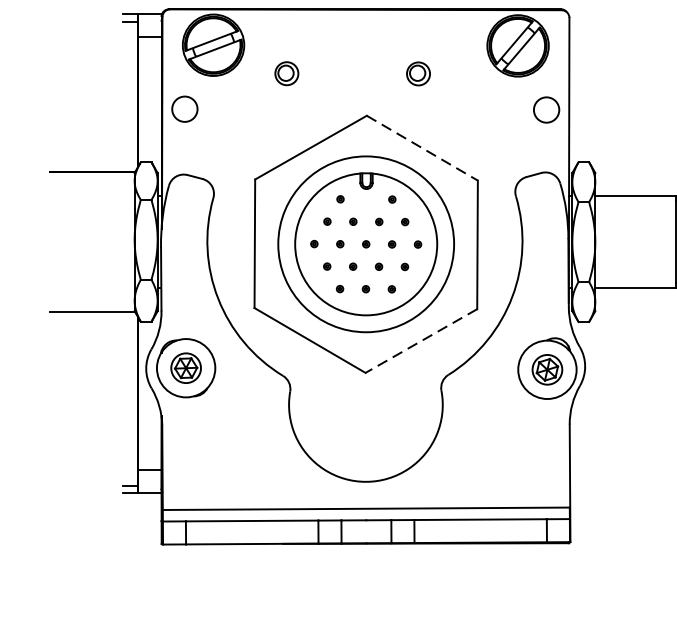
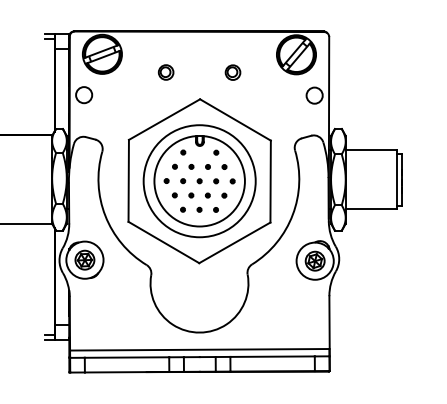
part: (285, 73) -> (165, 72), moved
line: (422, 147) -> (235, 119), dashed -> solid
line: (420, 340) -> (234, 242), dashed -> solid

